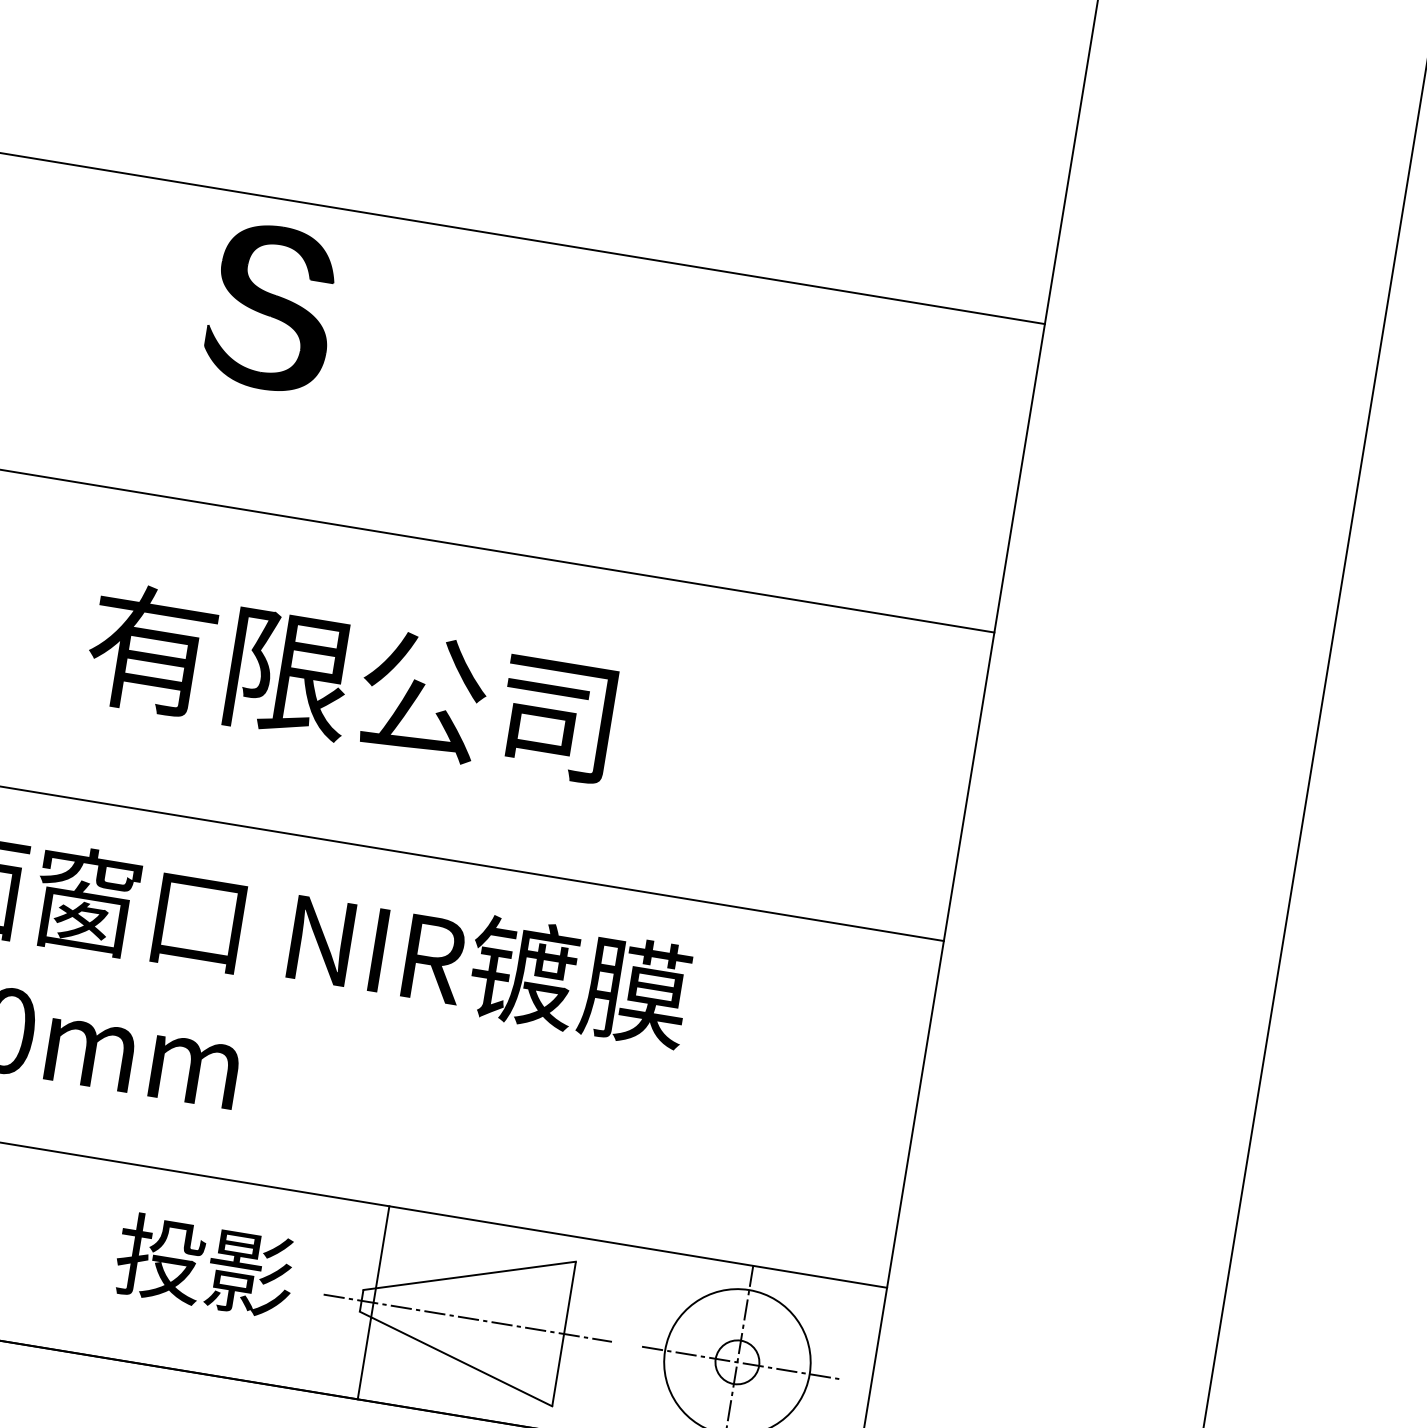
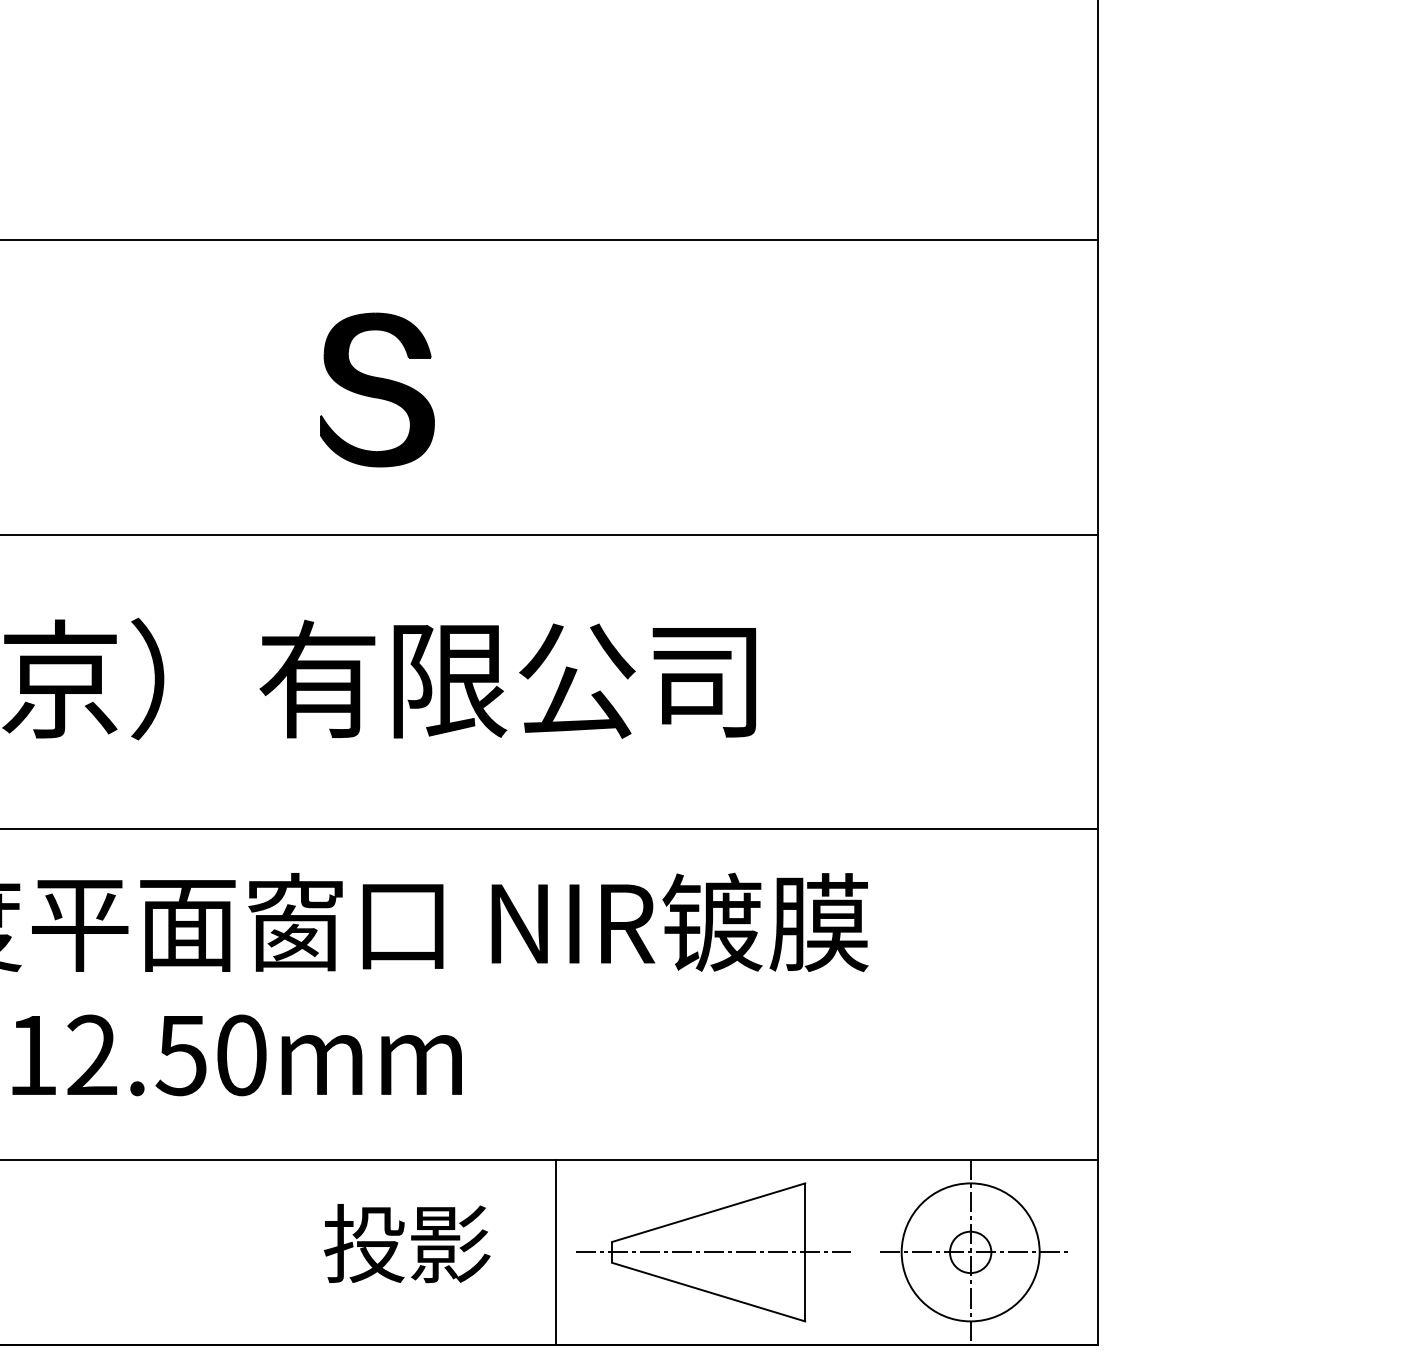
part: (272, 307) -> (377, 389), moved
text: (205, 1265) -> (407, 1243), moved
line: (373, 1302) -> (556, 1252), moved

